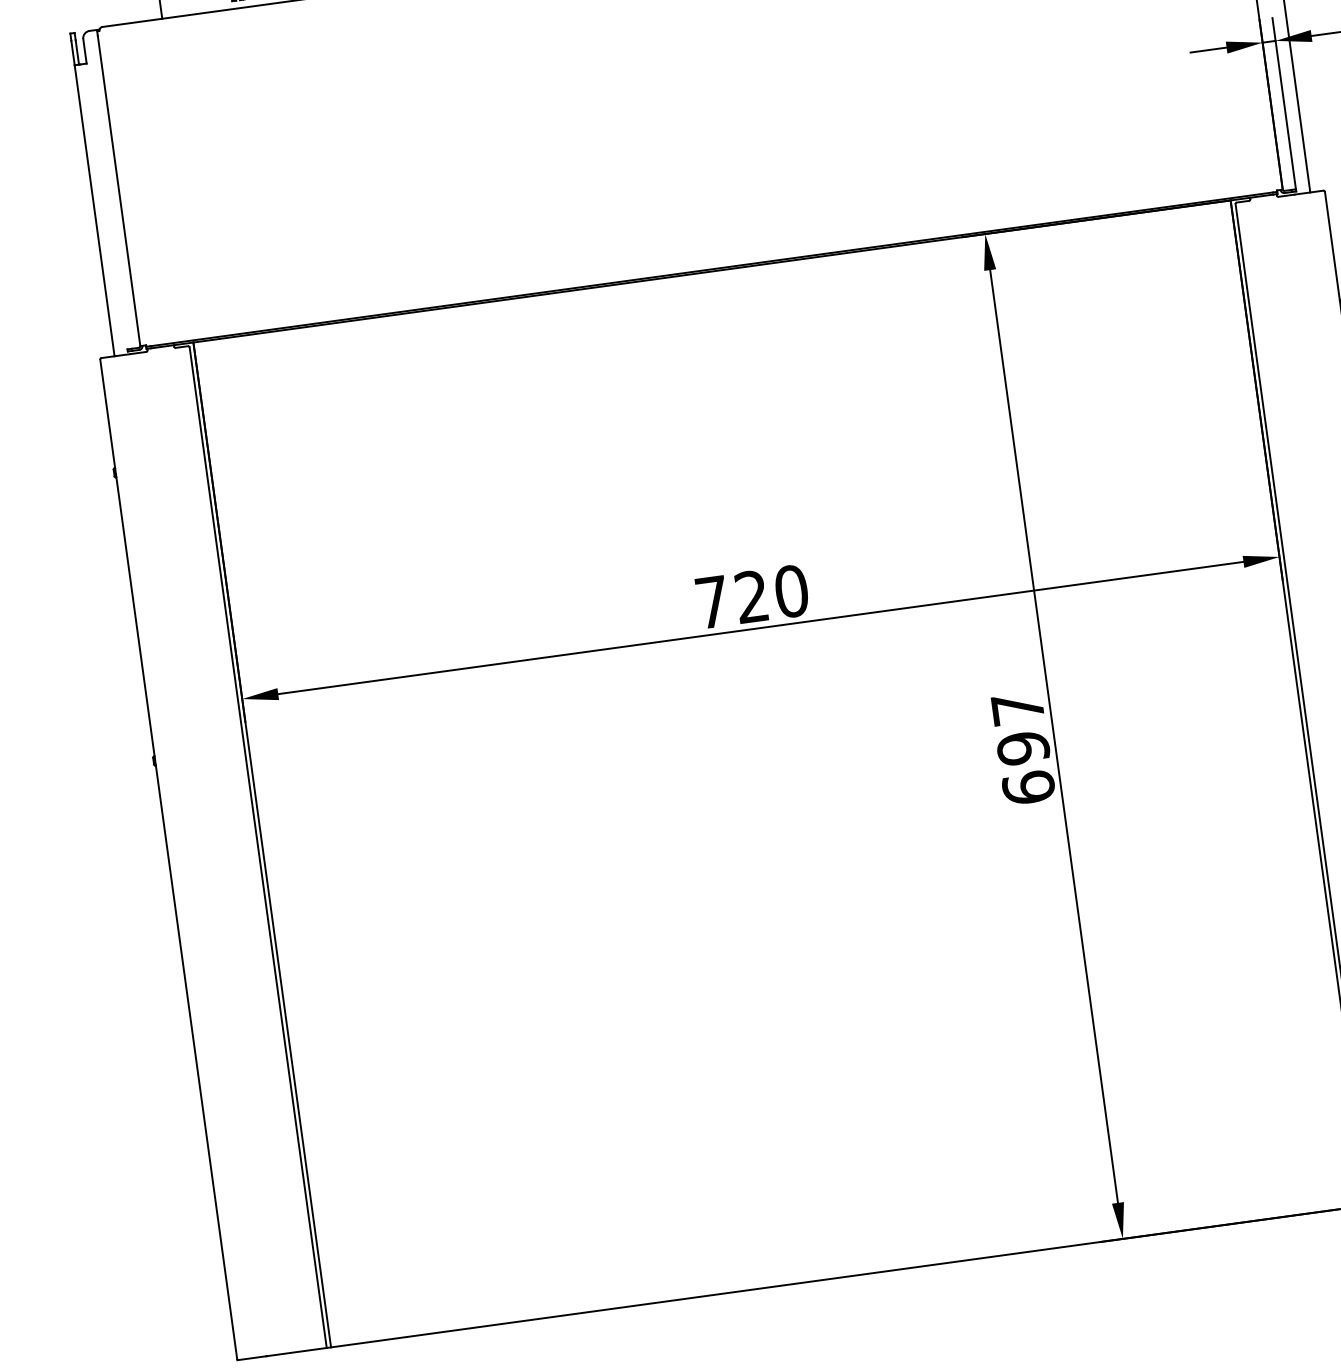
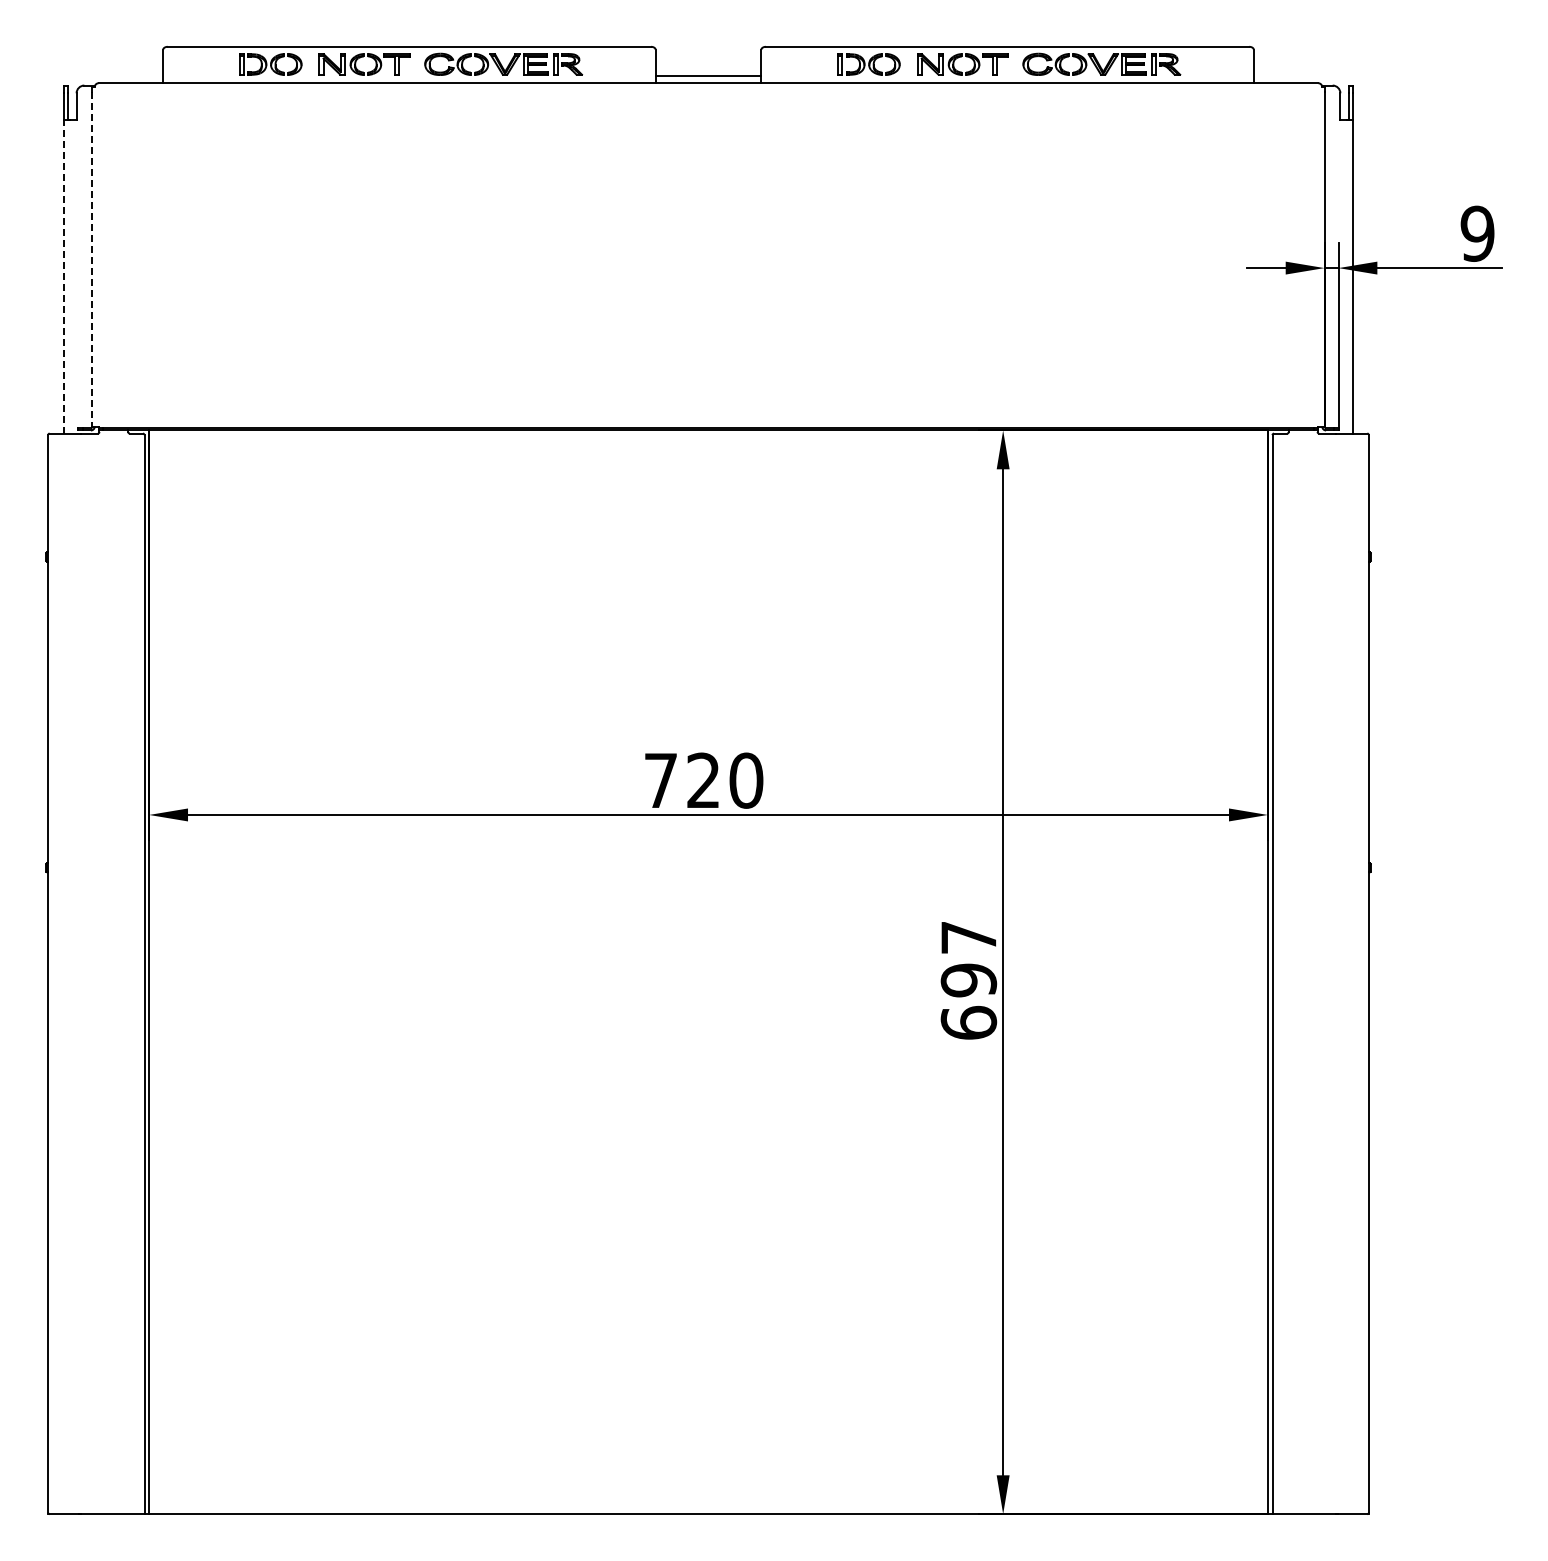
line: (119, 191) -> (92, 259), solid -> dashed
line: (94, 210) -> (63, 276), solid -> dashed

